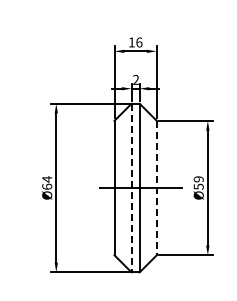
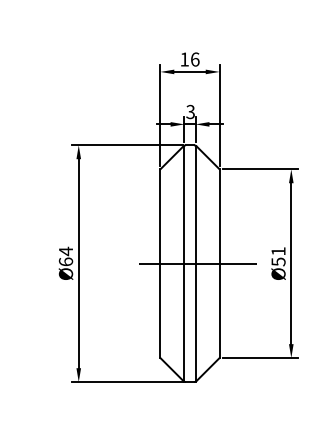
text: (136, 80) -> (191, 112), 2 -> 3
text: (198, 179) -> (278, 251), Ø59 -> Ø51
line: (131, 188) -> (184, 264), dashed -> solid
line: (156, 188) -> (219, 264), dashed -> solid

